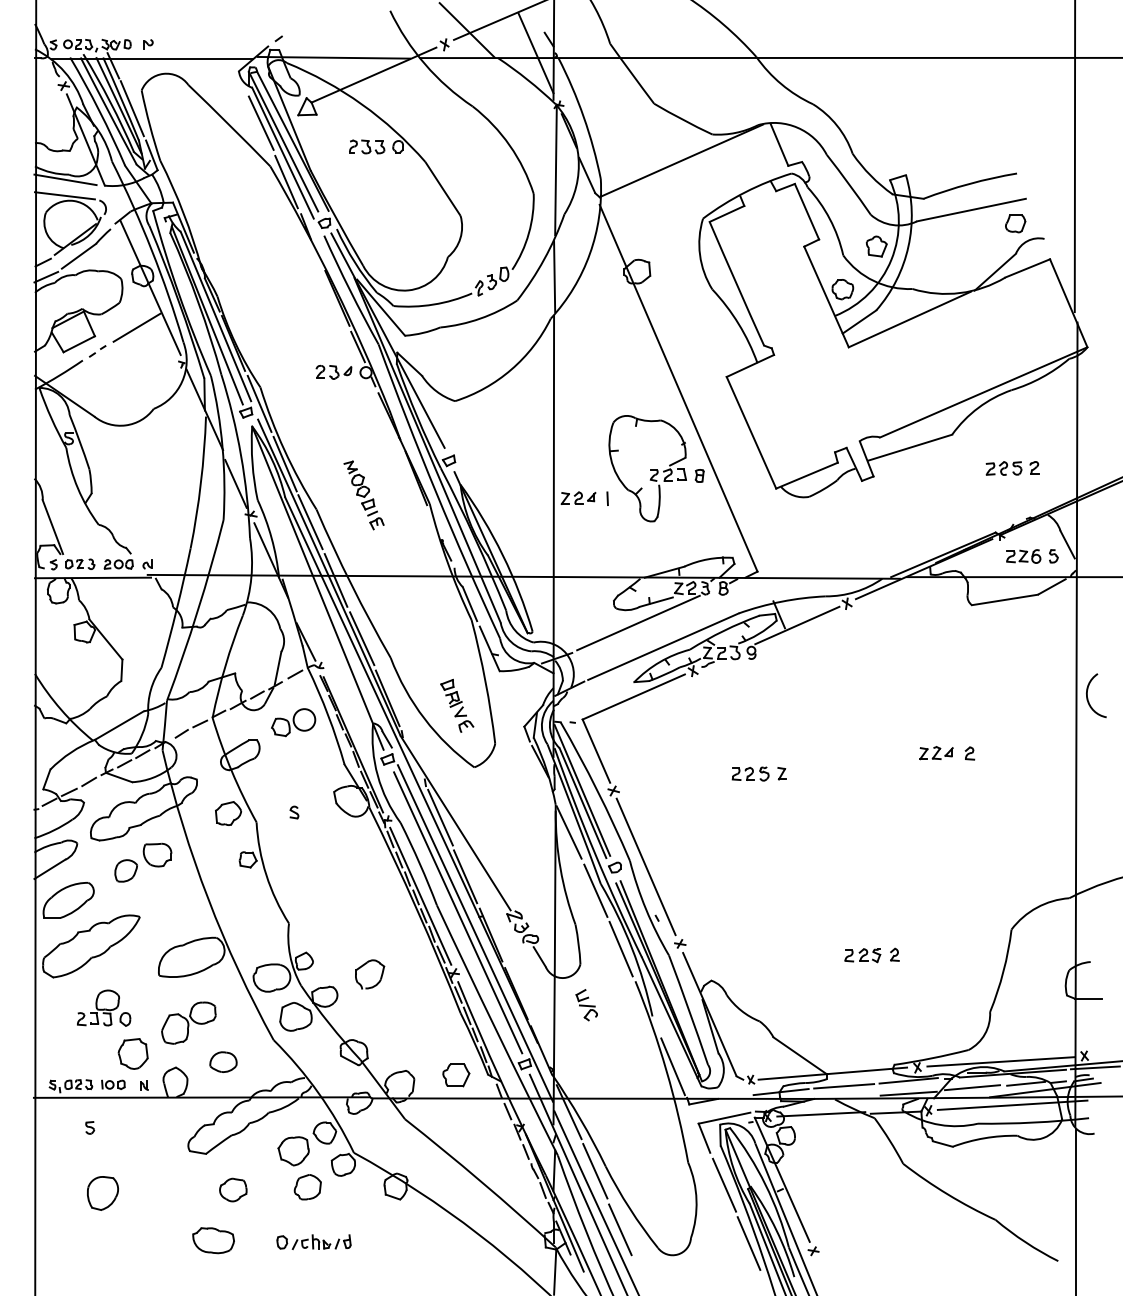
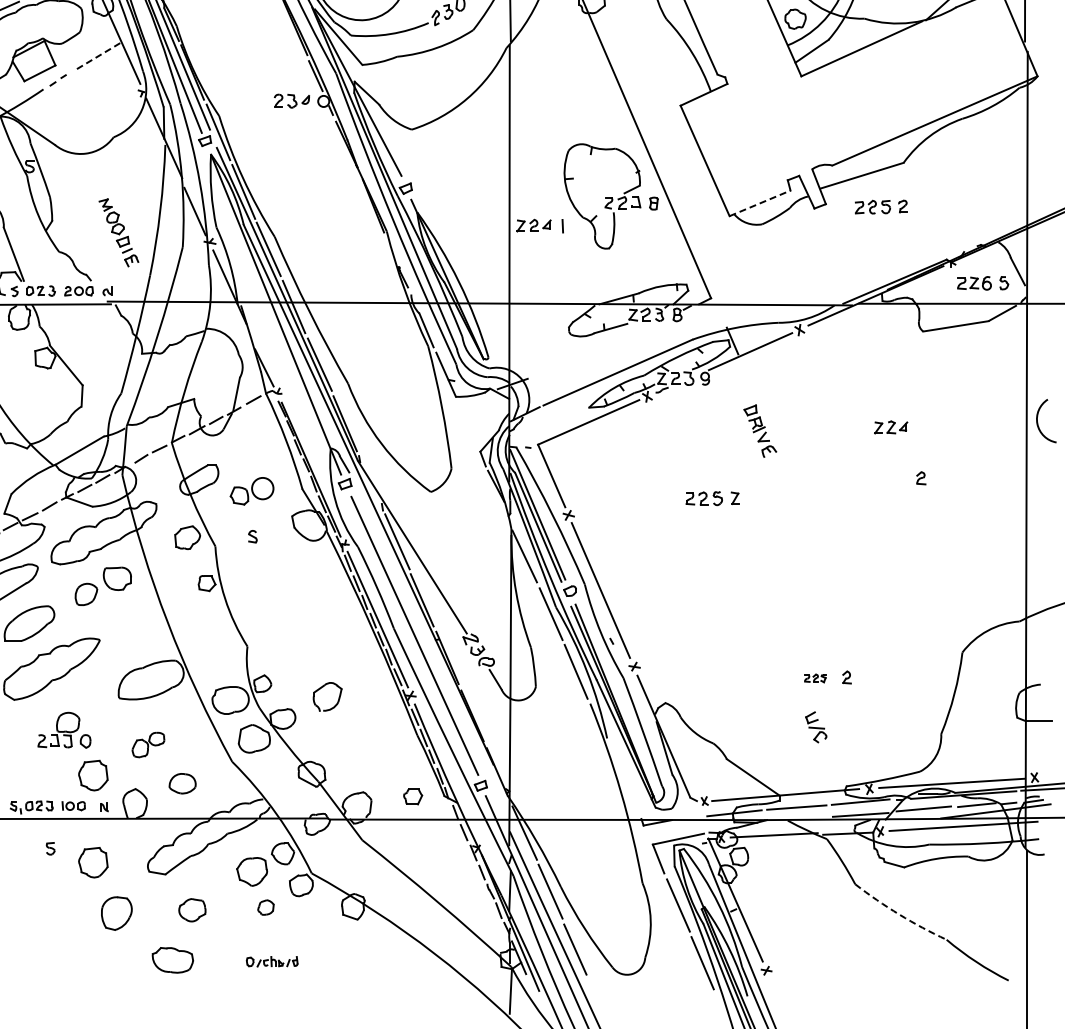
line: (136, 328) -> (96, 57), solid -> dashed
part: (1012, 468) -> (881, 207), moved
line: (807, 475) -> (760, 203), solid -> dashed
part: (363, 495) -> (118, 232), moved
line: (638, 622) -> (593, 348), removed
part: (457, 705) -> (760, 430), moved
part: (293, 722) -> (251, 491), moved
part: (936, 753) -> (891, 427), moved
line: (474, 933) -> (431, 656), removed
part: (862, 955) -> (814, 678), size x0.6
part: (586, 1005) -> (815, 727), moved
part: (188, 1022) -> (148, 744), size x0.6
line: (672, 1066) -> (626, 787), removed
part: (456, 1075) -> (413, 796), size x0.7
part: (132, 1141) -> (92, 862), added
part: (307, 1187) -> (265, 907), size x0.6
part: (102, 1193) -> (116, 913), moved
arc: (947, 1194) -> (899, 914), solid -> dashed
part: (313, 1241) -> (271, 961), size x0.7

